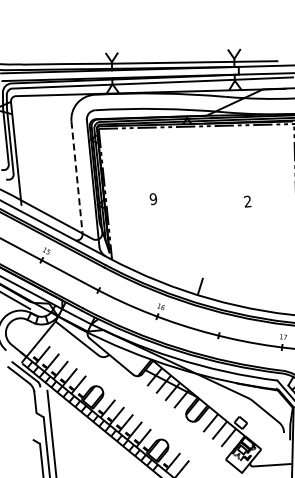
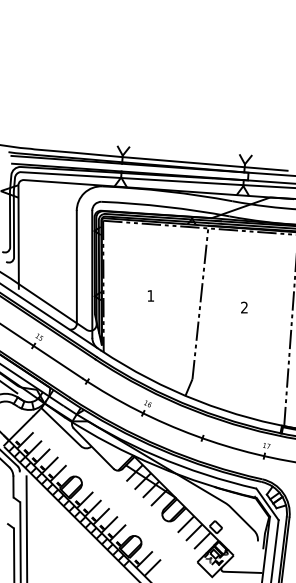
line: (76, 178) -> (76, 267), dashed -> solid
text: (153, 198) -> (150, 295), 9 -> 1
line: (203, 201) -> (200, 303), added

